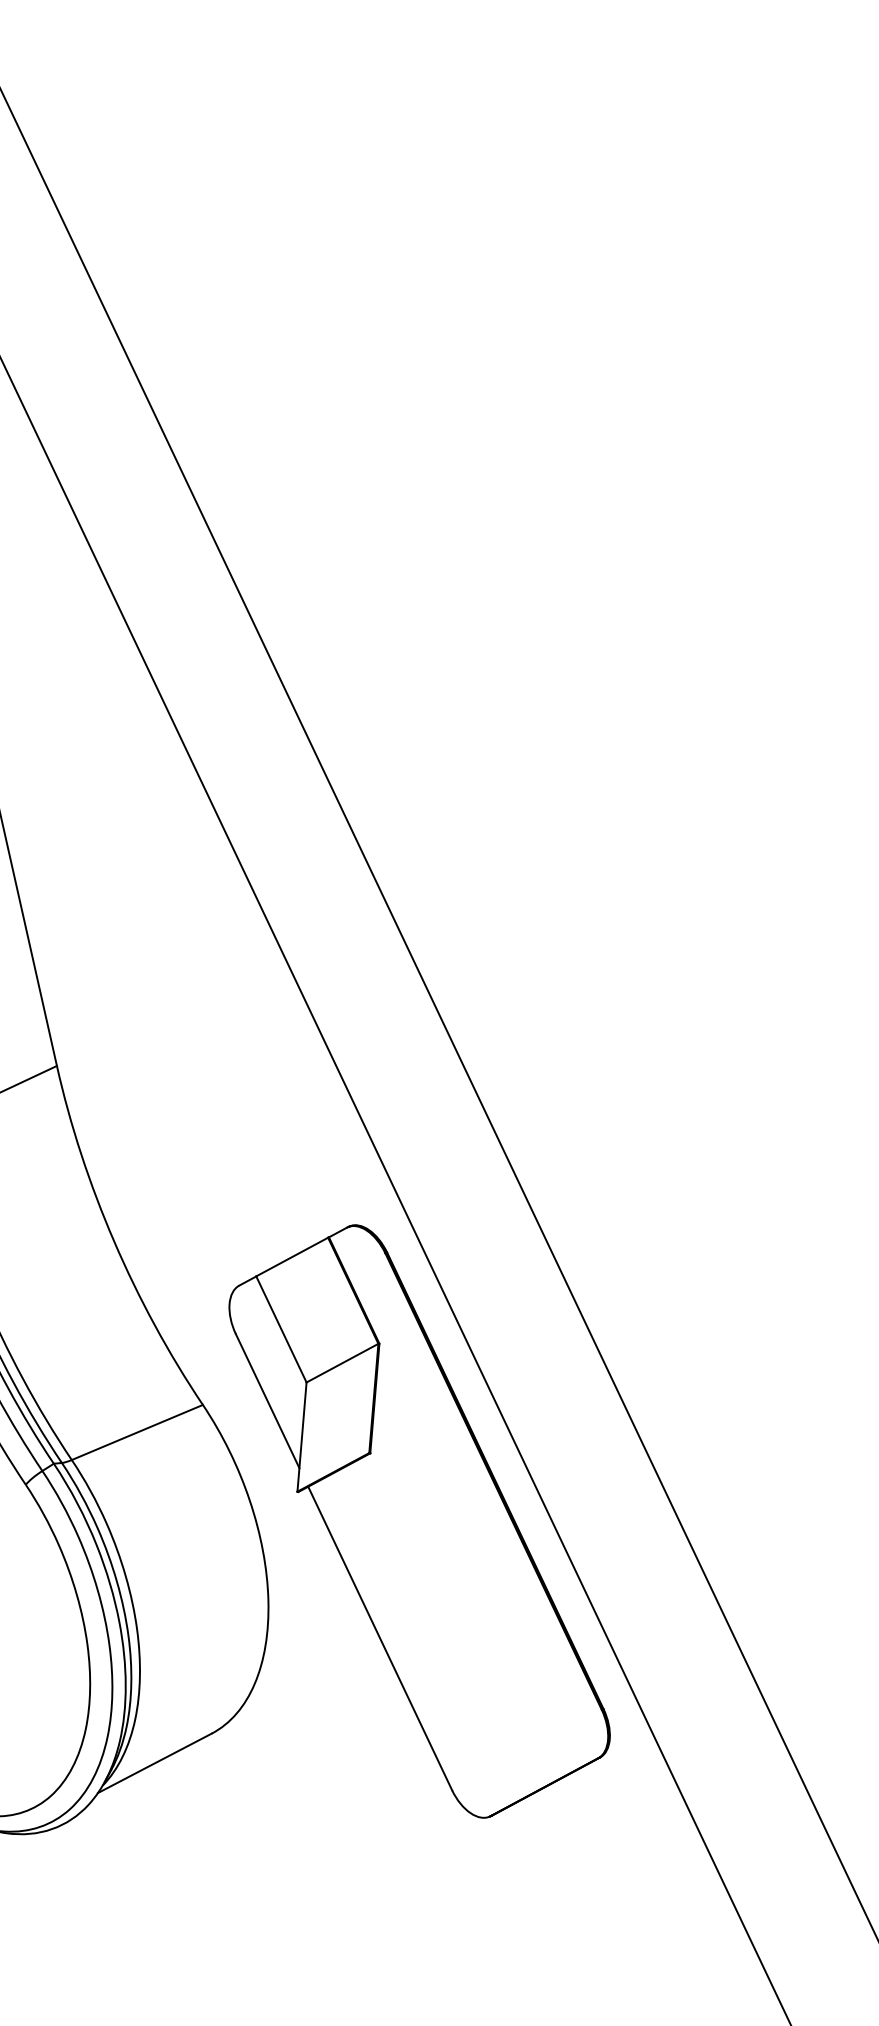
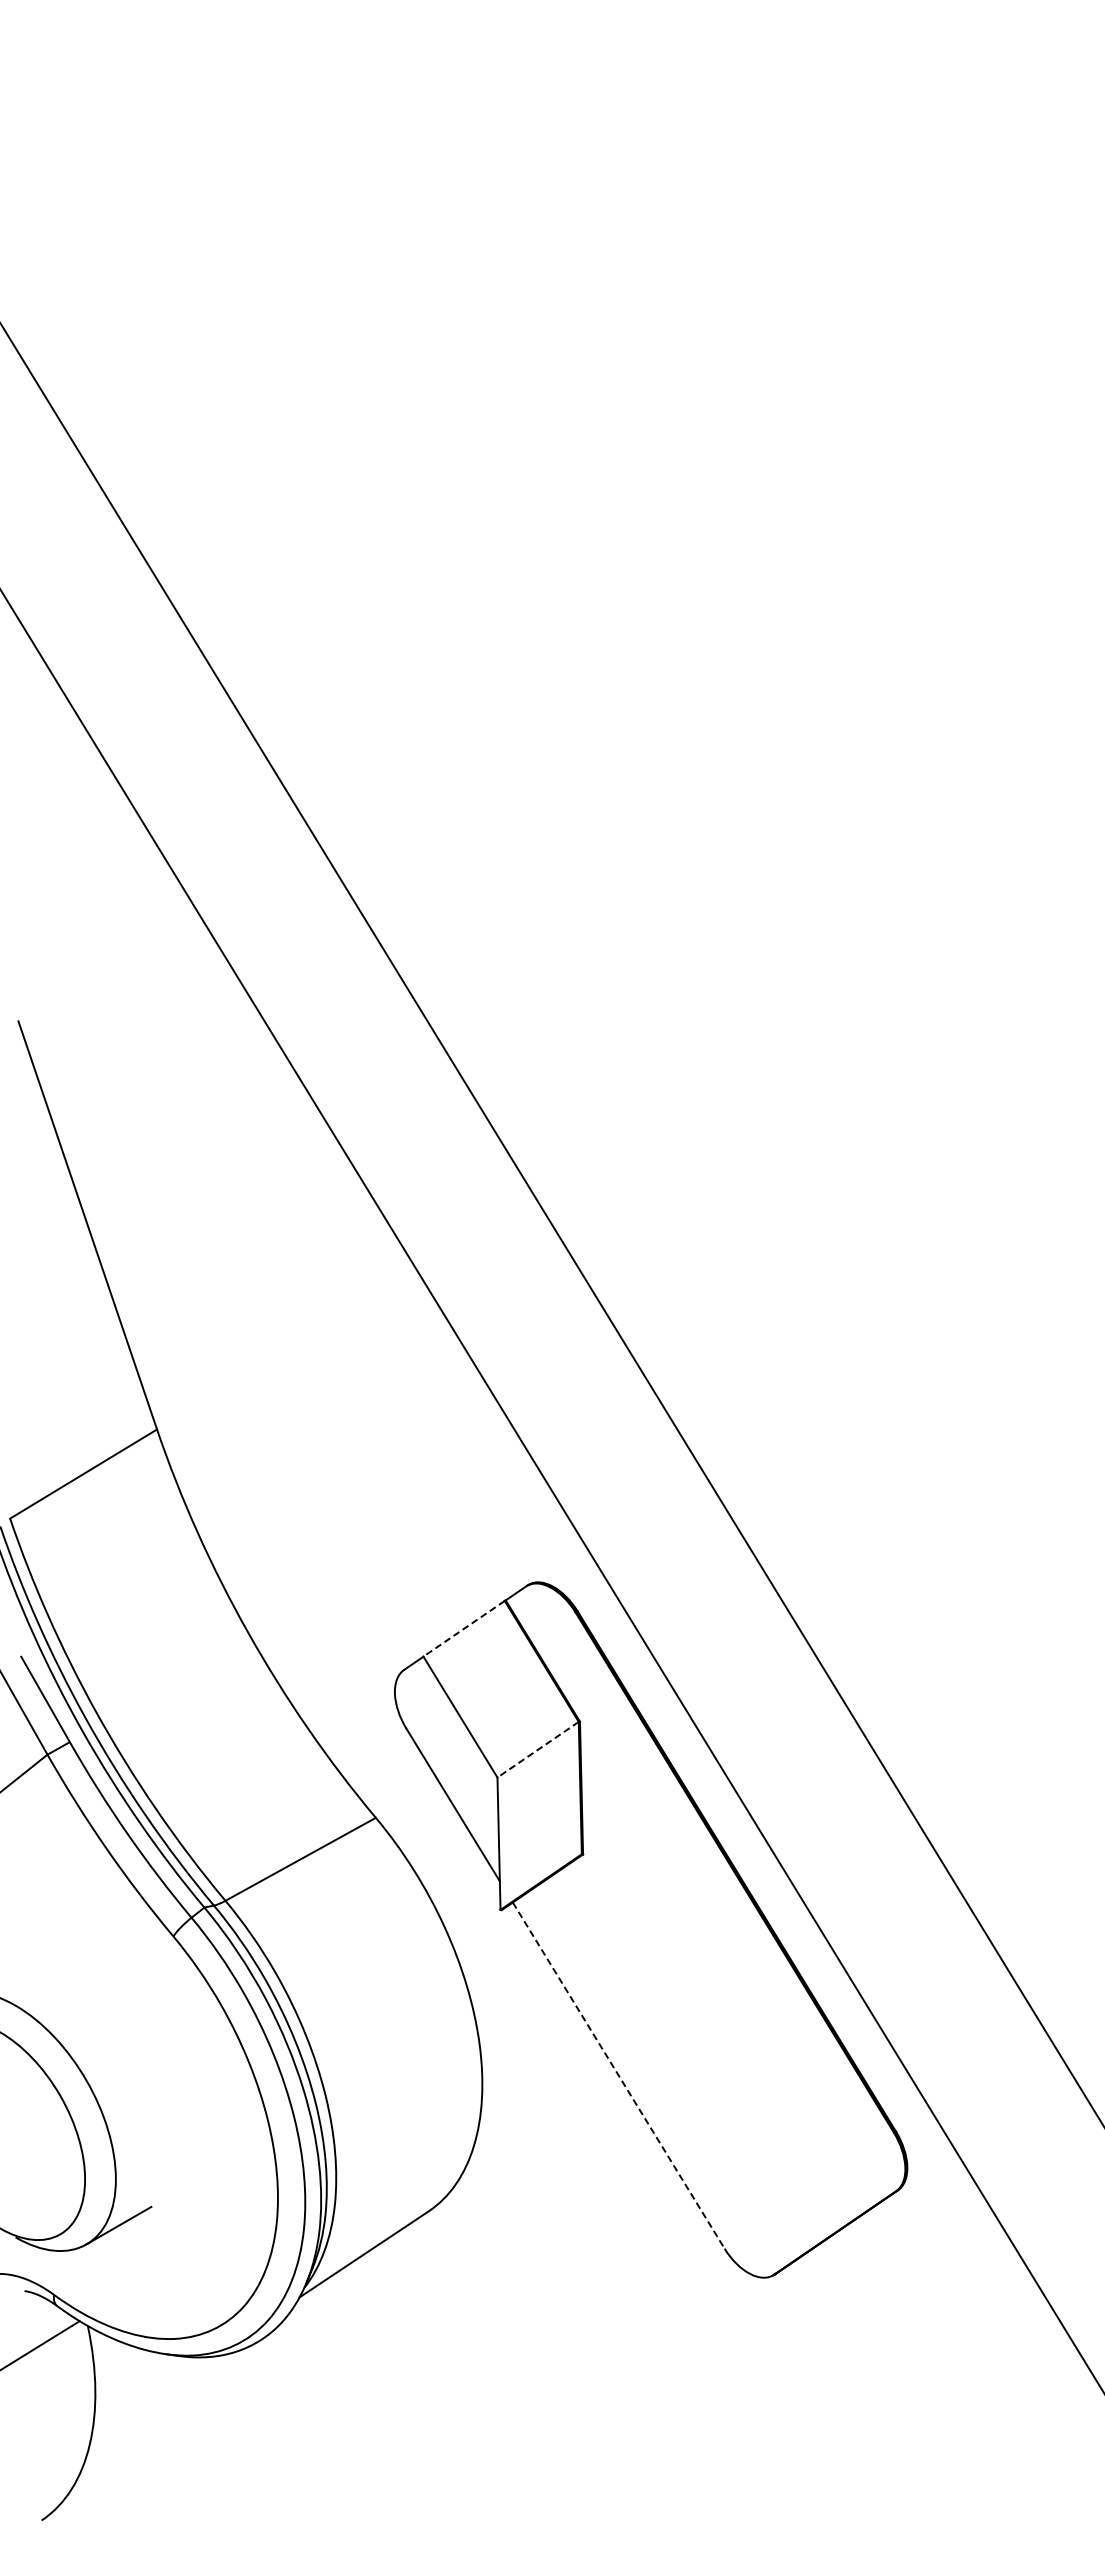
line: (291, 1257) -> (463, 1629), solid -> dashed
line: (341, 1363) -> (537, 1750), solid -> dashed
line: (380, 1638) -> (618, 2075), solid -> dashed

